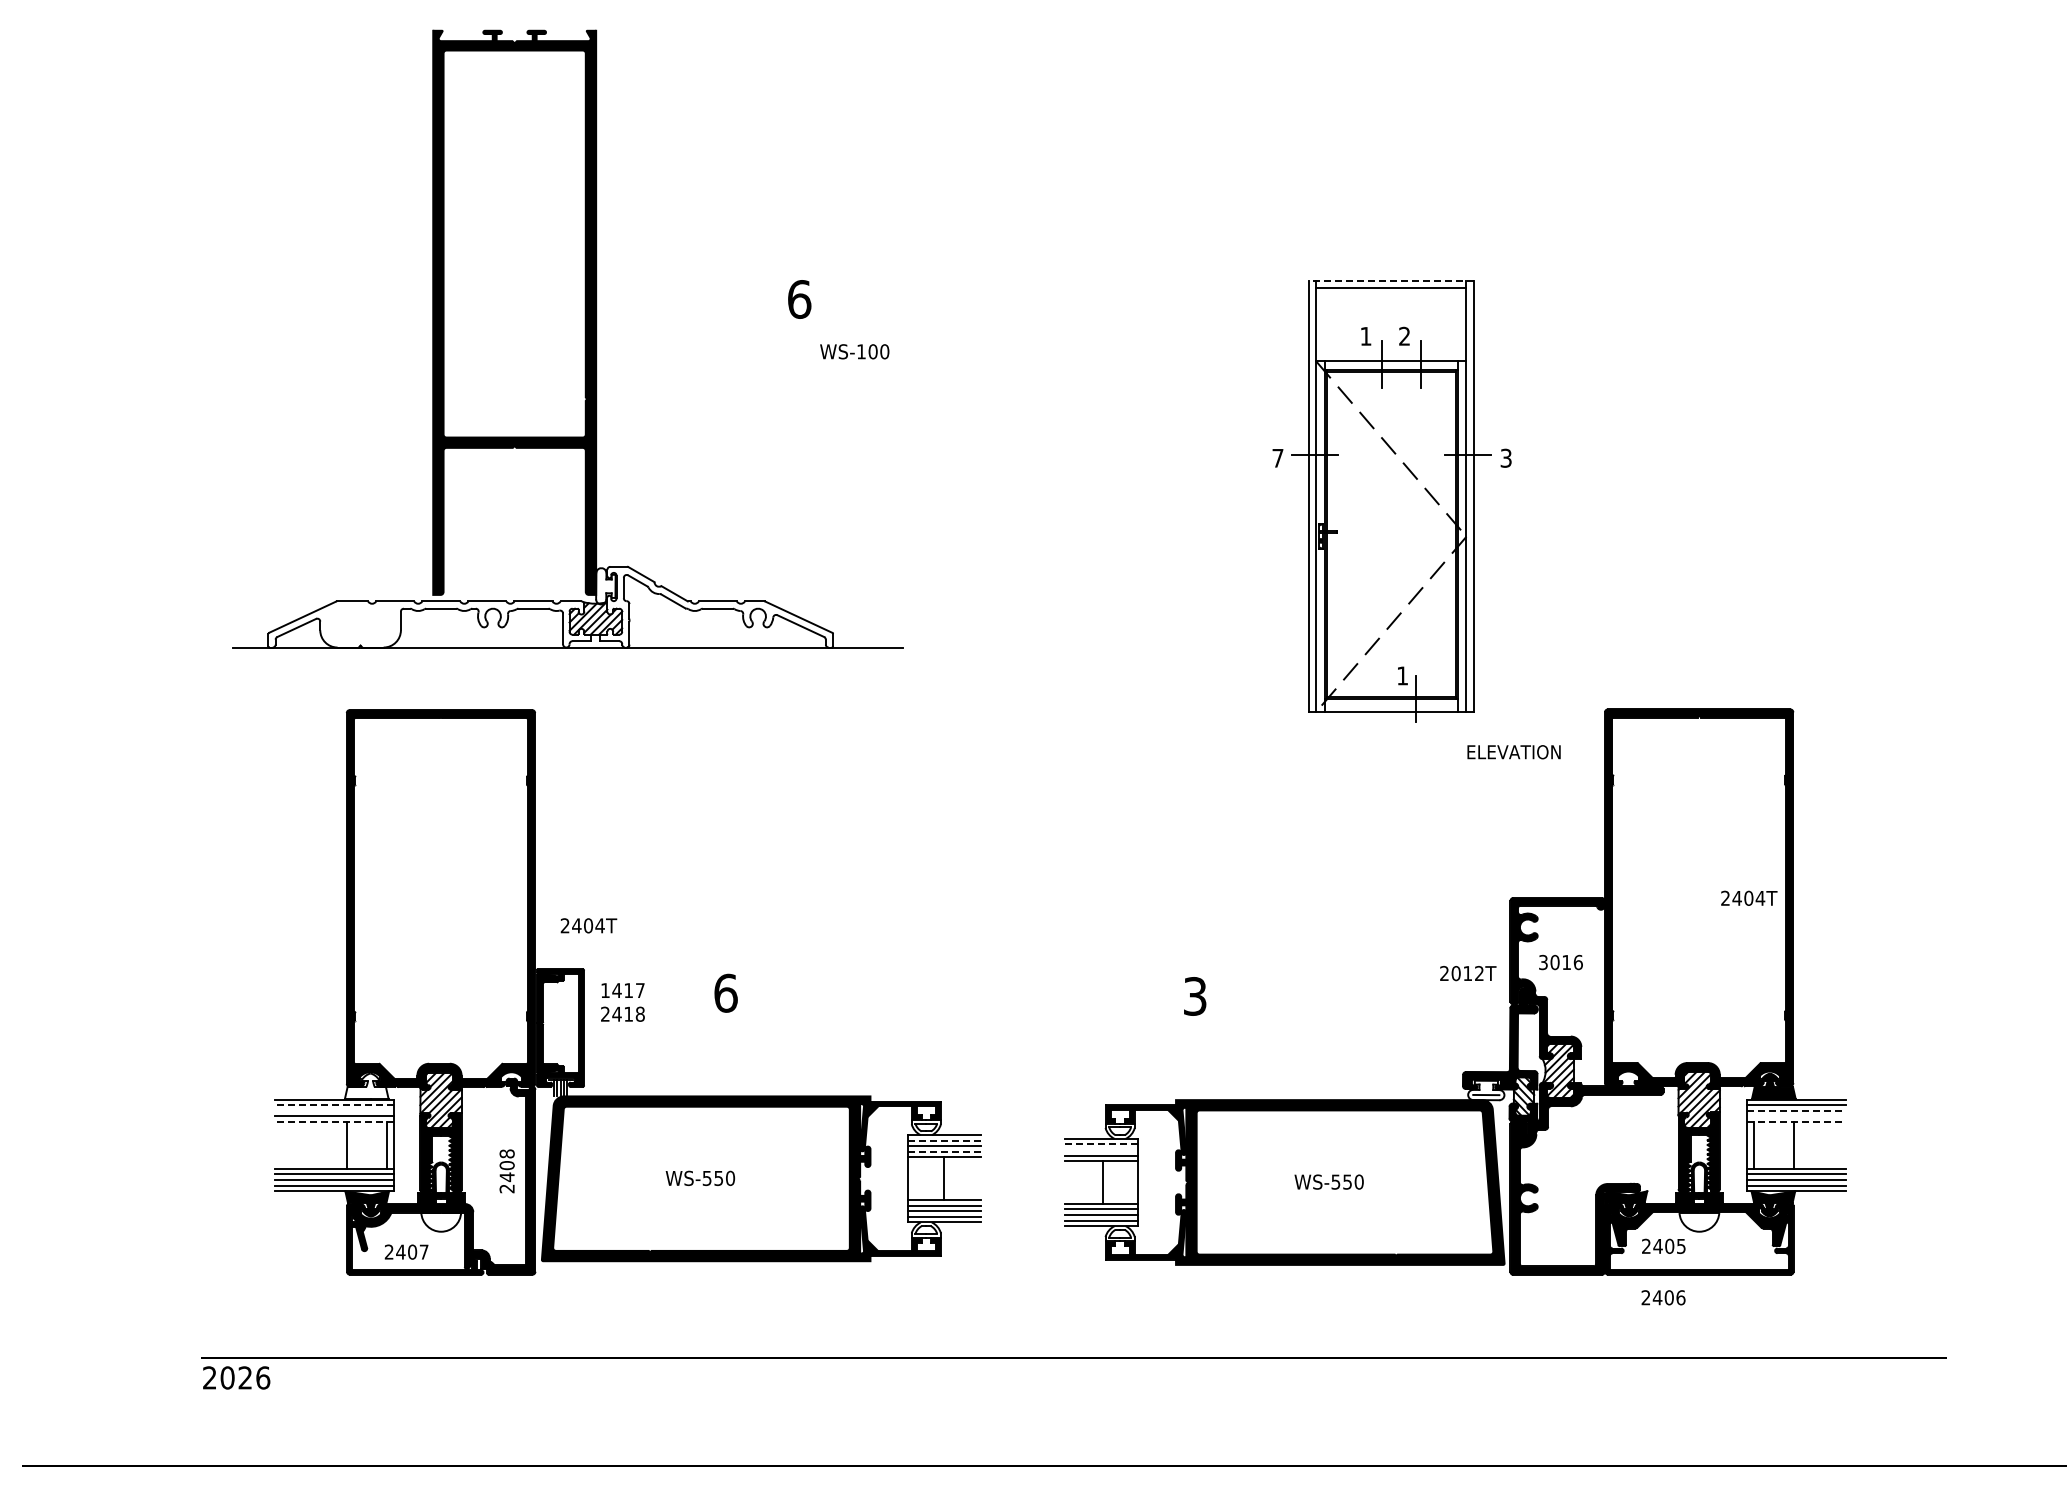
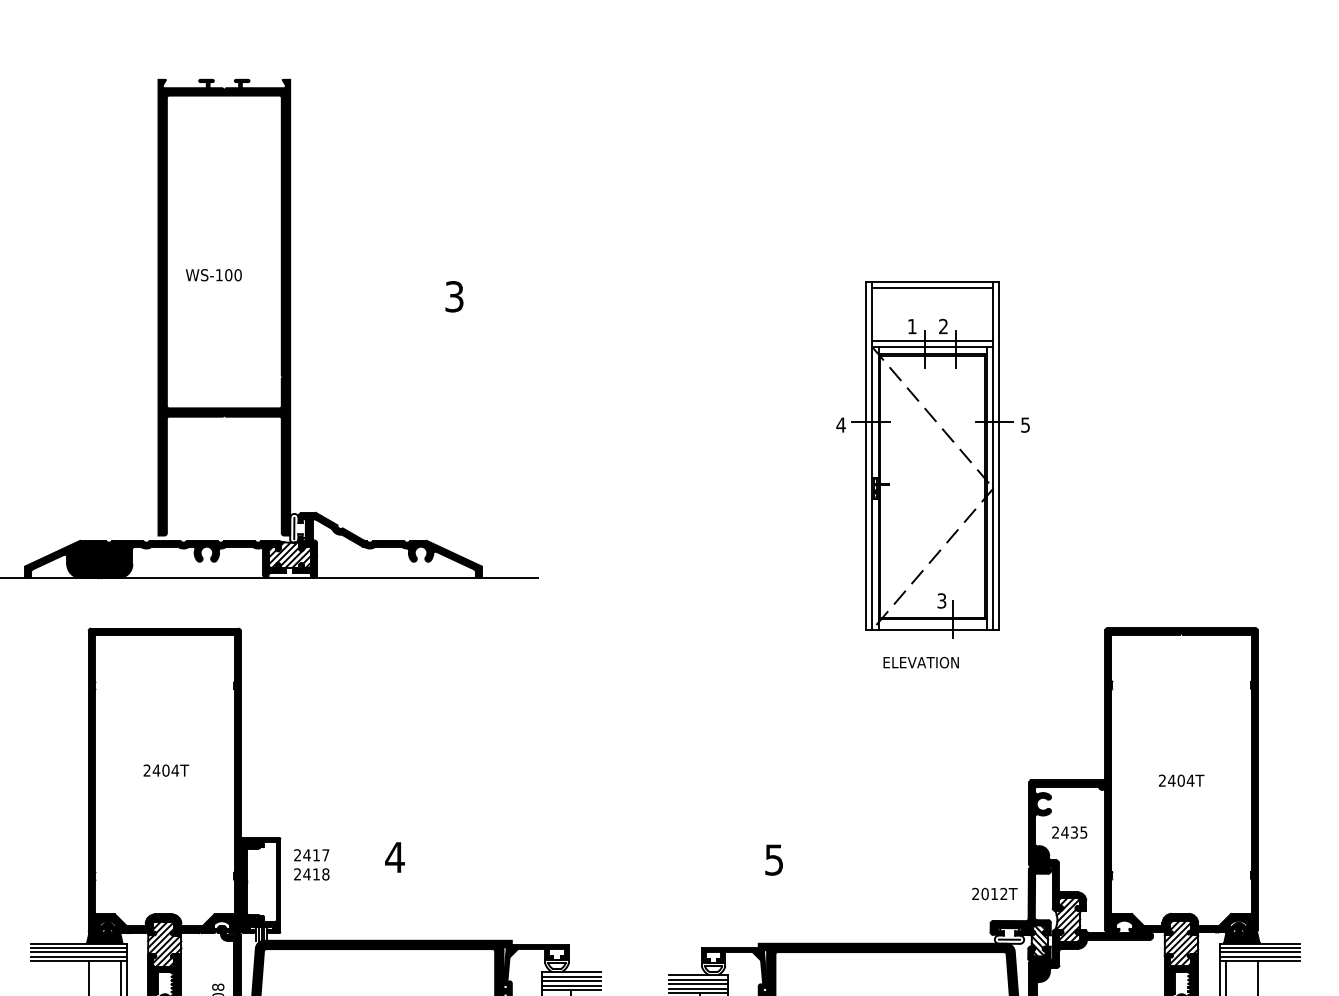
line: (1390, 281) -> (932, 282), dashed -> solid
text: (799, 299) -> (454, 296), 6 -> 3
text: (854, 351) -> (213, 274), moved
line: (1391, 354) -> (932, 341), added
text: (1506, 457) -> (1025, 424), 3 -> 5
text: (1277, 458) -> (840, 425), 7 -> 4
line: (601, 586) -> (294, 528), added
fill: (716, 606) -> (387, 544), added
fill: (429, 624) -> (155, 559), added
text: (1402, 675) -> (941, 600), 1 -> 3
text: (1513, 752) -> (920, 662), moved
text: (1749, 897) -> (1181, 780), moved
text: (588, 925) -> (165, 770), moved
text: (1560, 962) -> (1069, 832), 3016 -> 2435
text: (1468, 973) -> (995, 893), moved
text: (605, 990) -> (297, 855), 1417 -> 2417
text: (725, 992) -> (394, 856), 6 -> 4
text: (1195, 996) -> (774, 860), 3 -> 5
fill: (366, 1086) -> (104, 932), added
line: (334, 1105) -> (78, 948), dashed -> solid
line: (334, 1110) -> (78, 952), added
line: (1796, 1110) -> (1260, 952), dashed -> solid
line: (1795, 1116) -> (1259, 957), added
line: (334, 1122) -> (78, 961), dashed -> solid
line: (1796, 1122) -> (1260, 961), dashed -> solid
line: (945, 1140) -> (572, 976), dashed -> solid
line: (1101, 1144) -> (698, 979), dashed -> solid
line: (1101, 1150) -> (698, 984), added
line: (945, 1151) -> (572, 985), dashed -> solid

